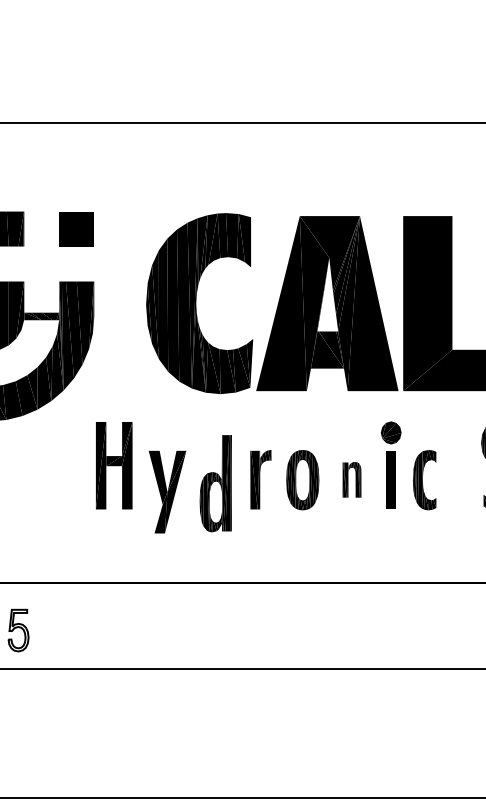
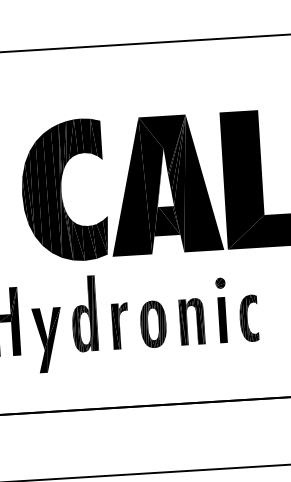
part: (390, 433) -> (219, 283), size x0.62
part: (351, 479) -> (191, 321), size x1.67
part: (215, 483) -> (84, 313), moved

